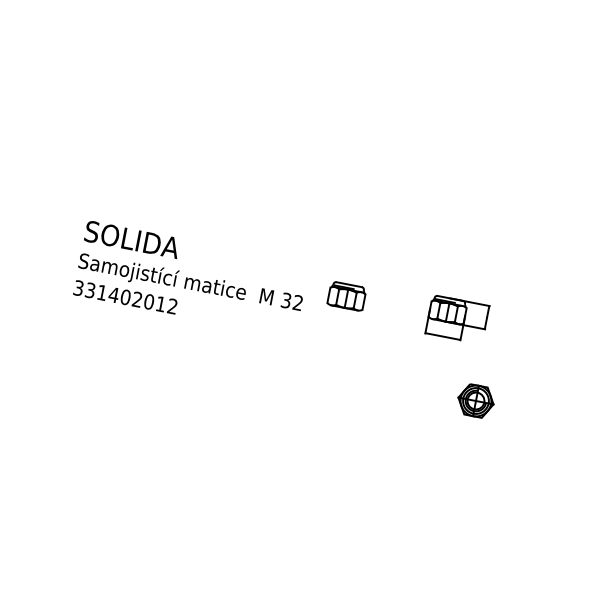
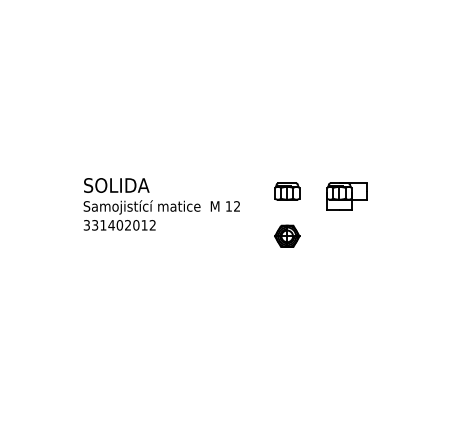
part: (347, 296) -> (287, 191), moved
text: (285, 300) -> (228, 206), 32 -> 12
part: (476, 399) -> (287, 235), moved

